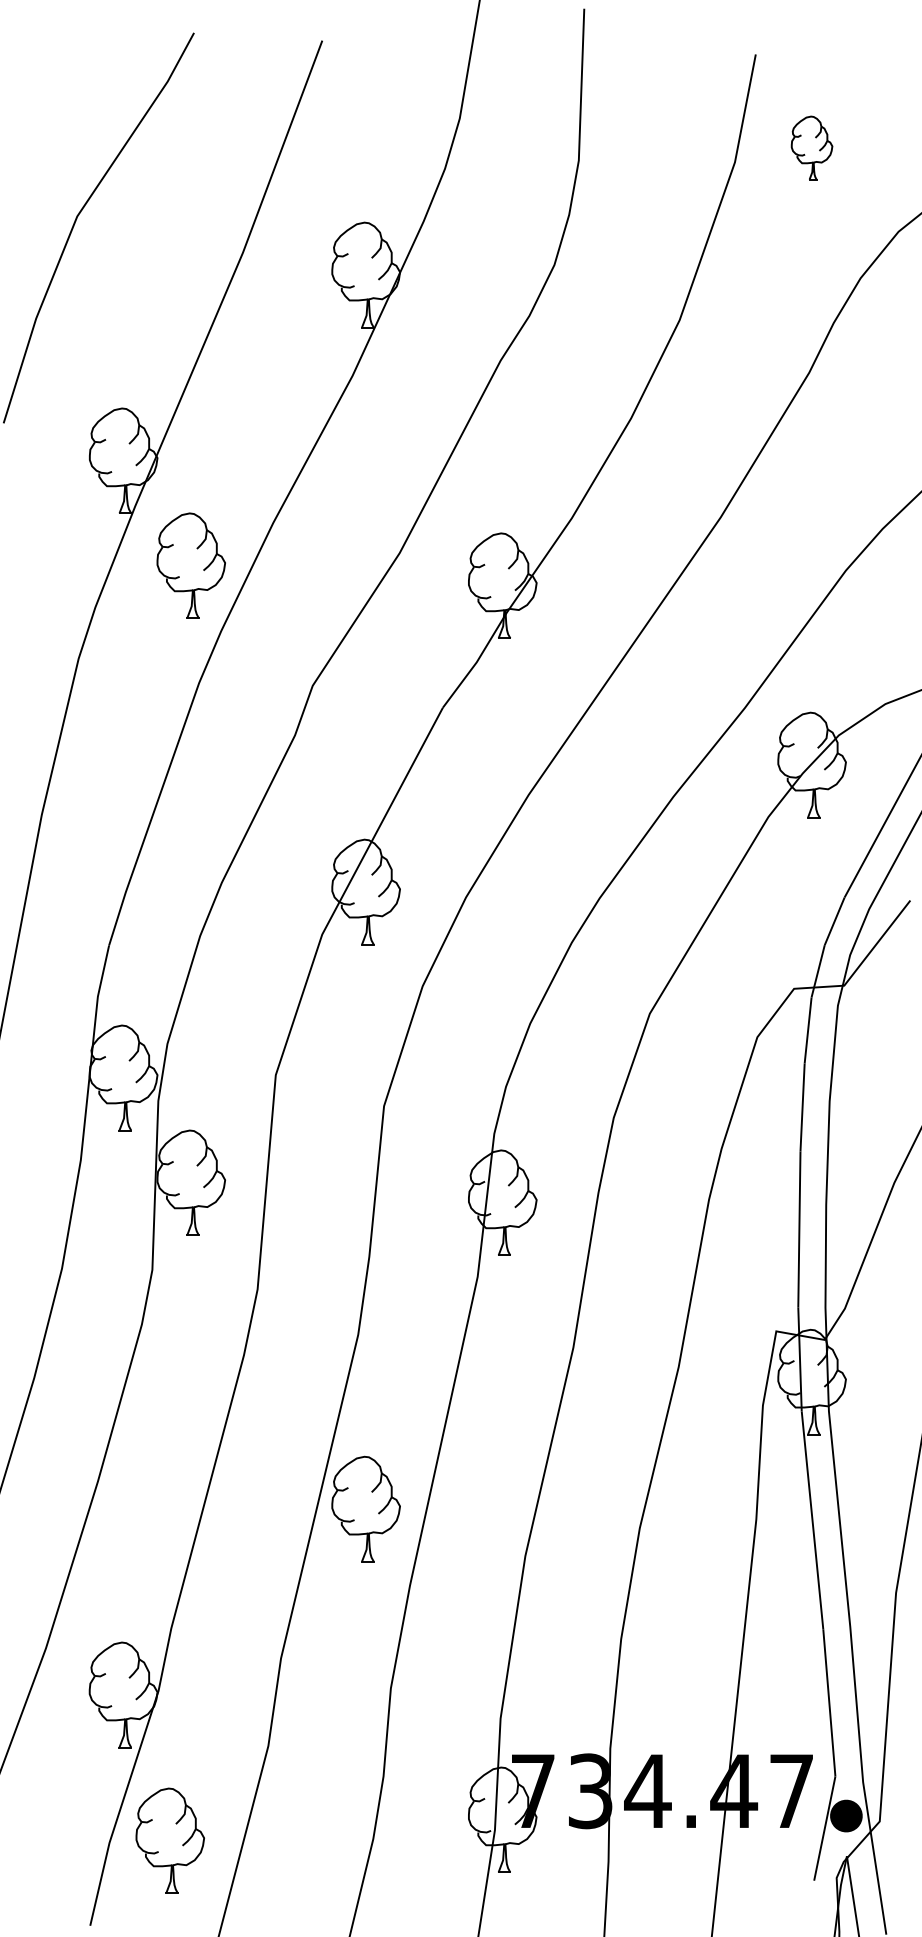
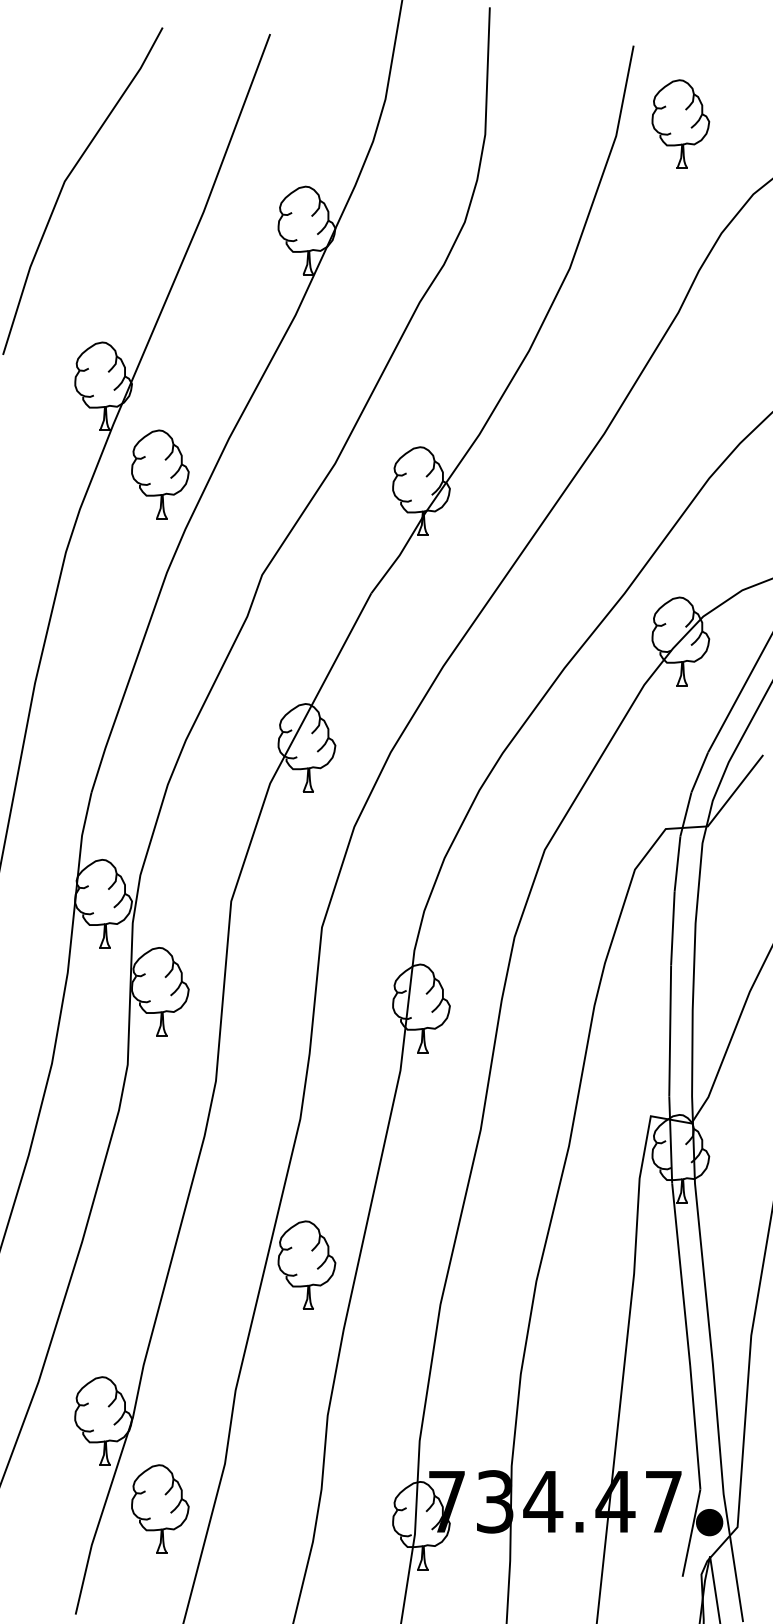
part: (811, 147) -> (680, 123), size x1.67
part: (169, 1840) -> (159, 1508), moved

